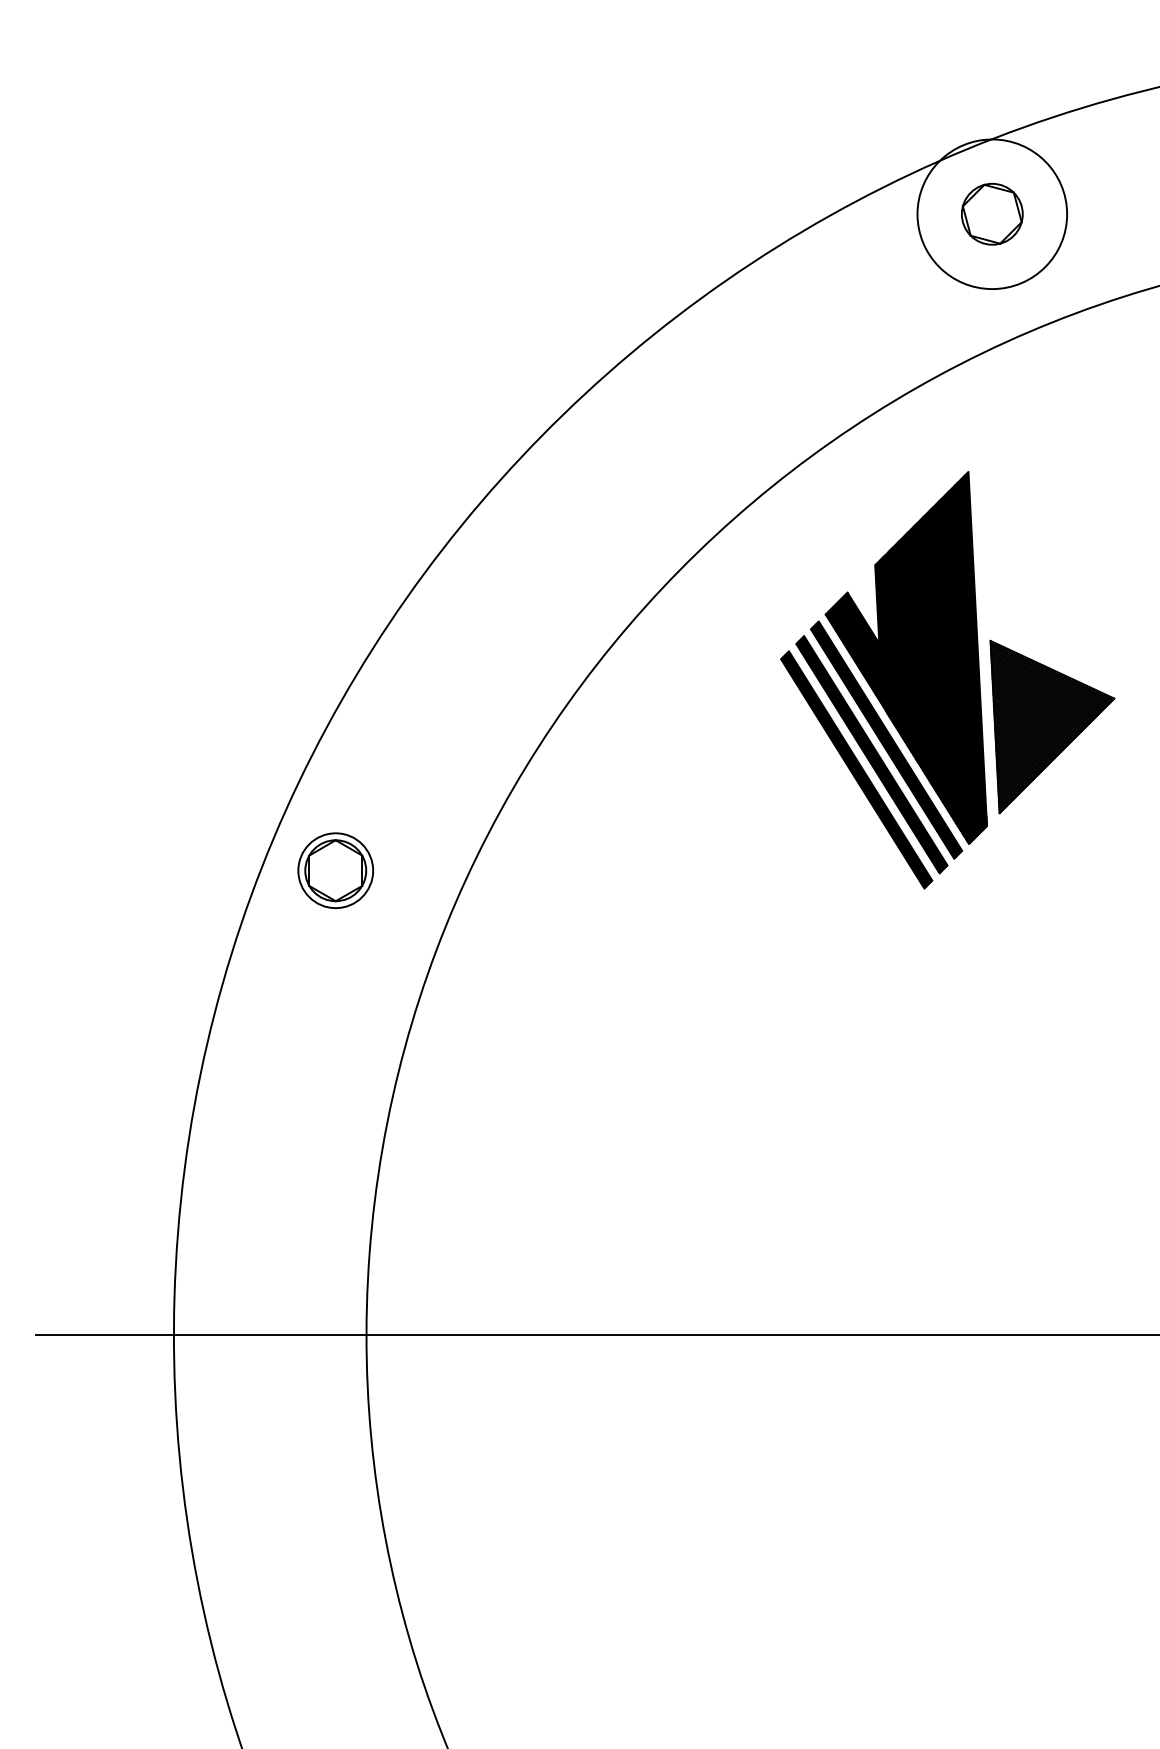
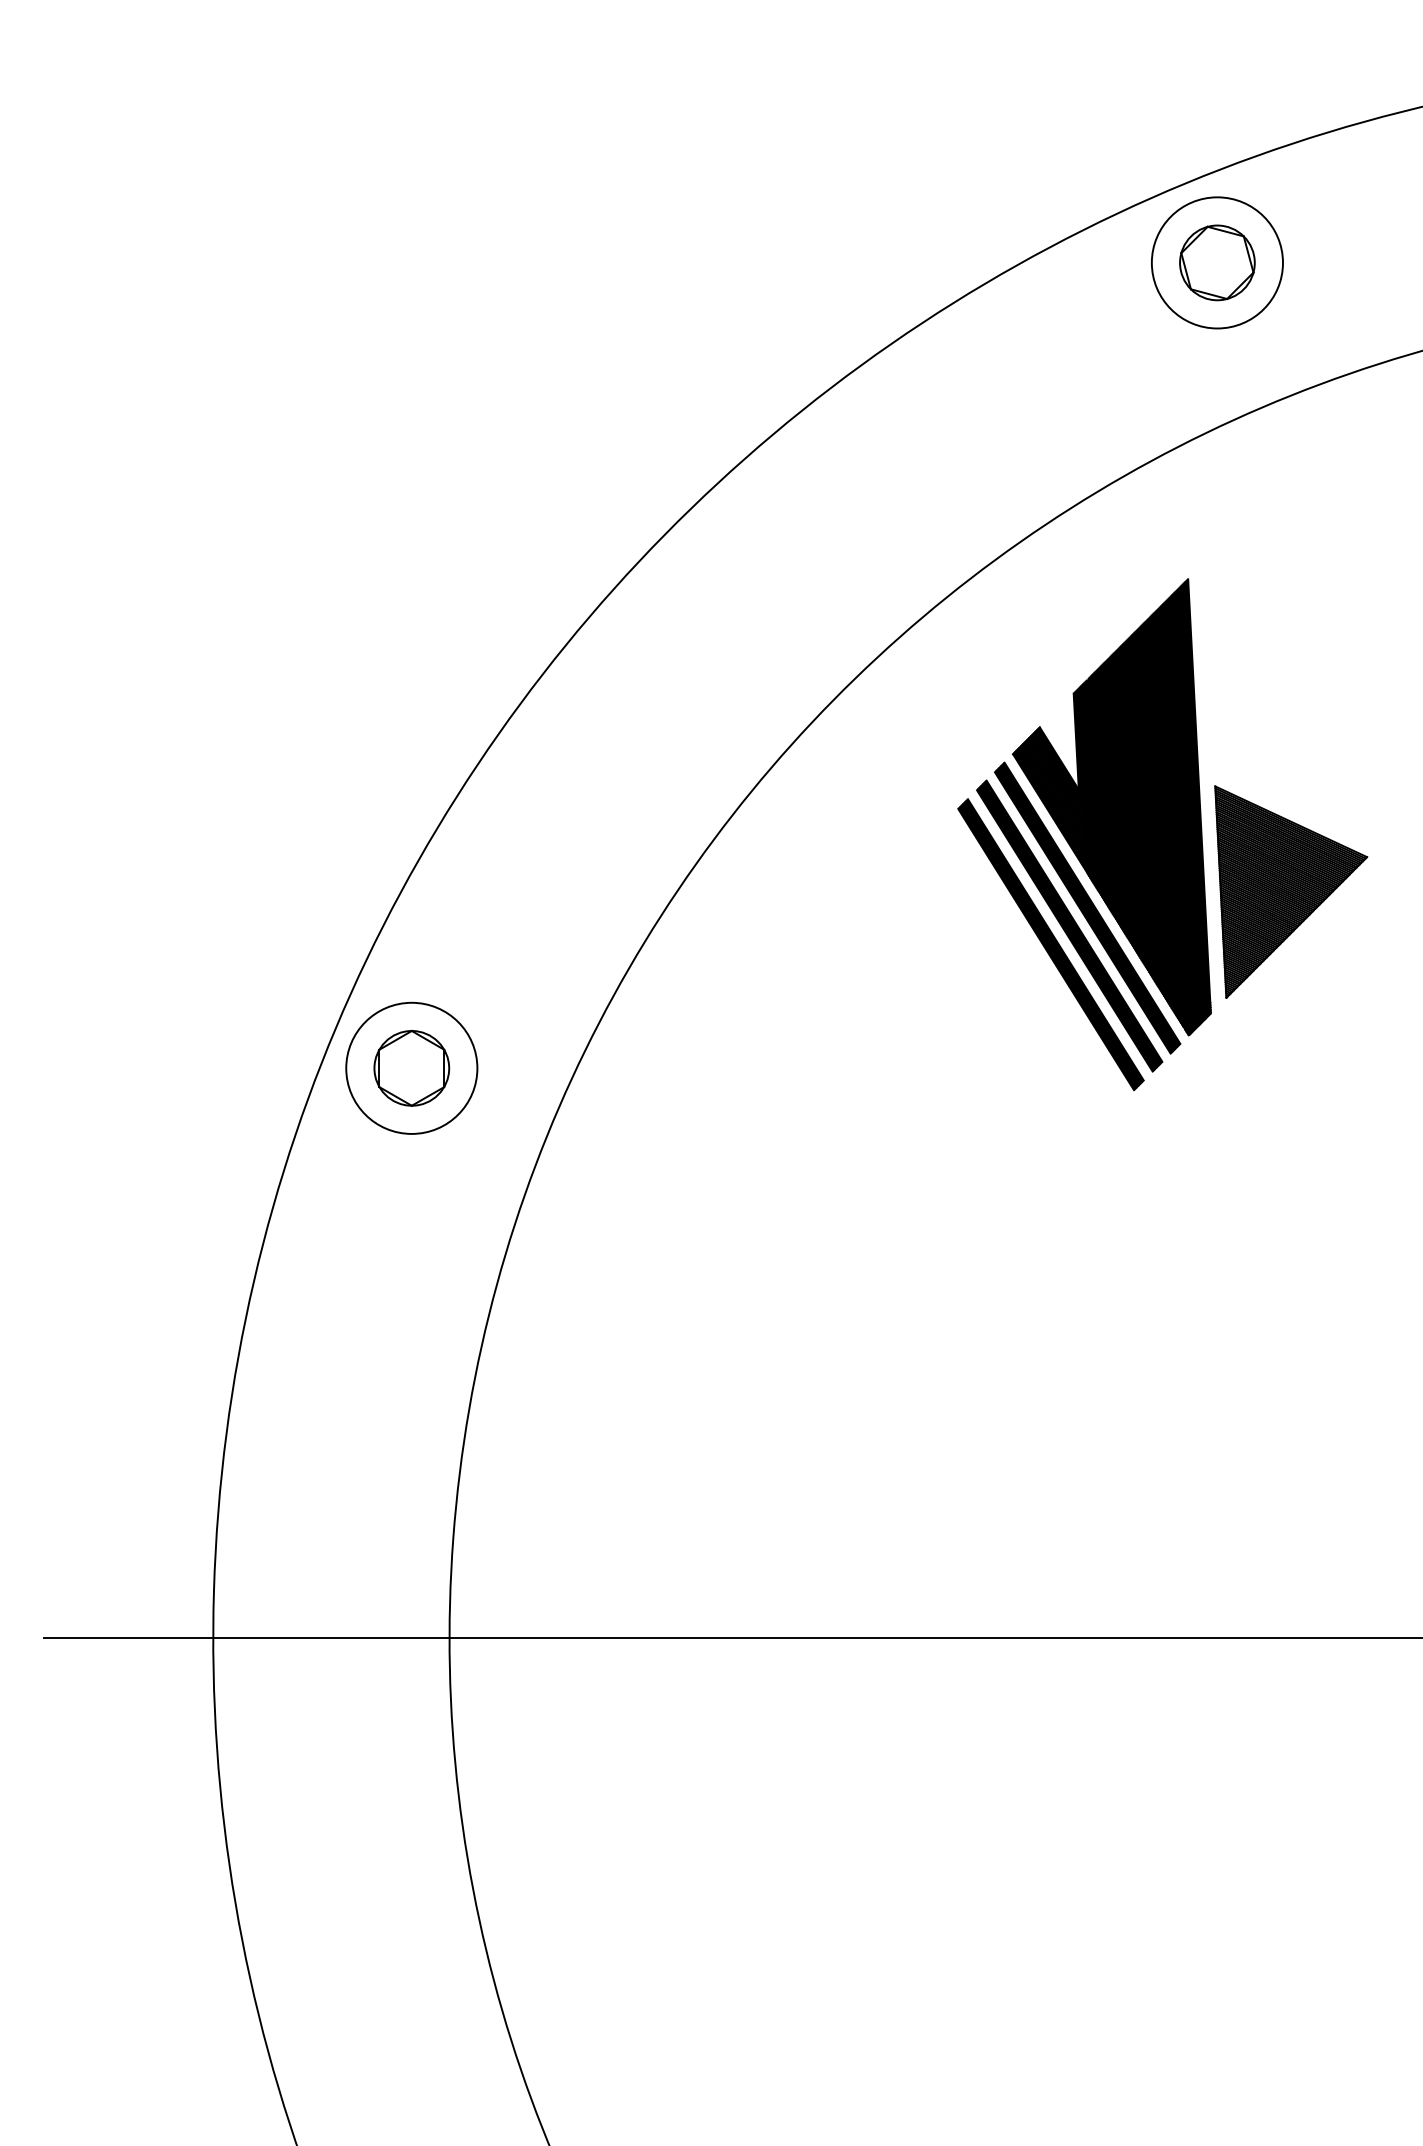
circle: (991, 213) -> (1216, 262), size x0.71
circle: (335, 870) -> (411, 1067), size x1.43

